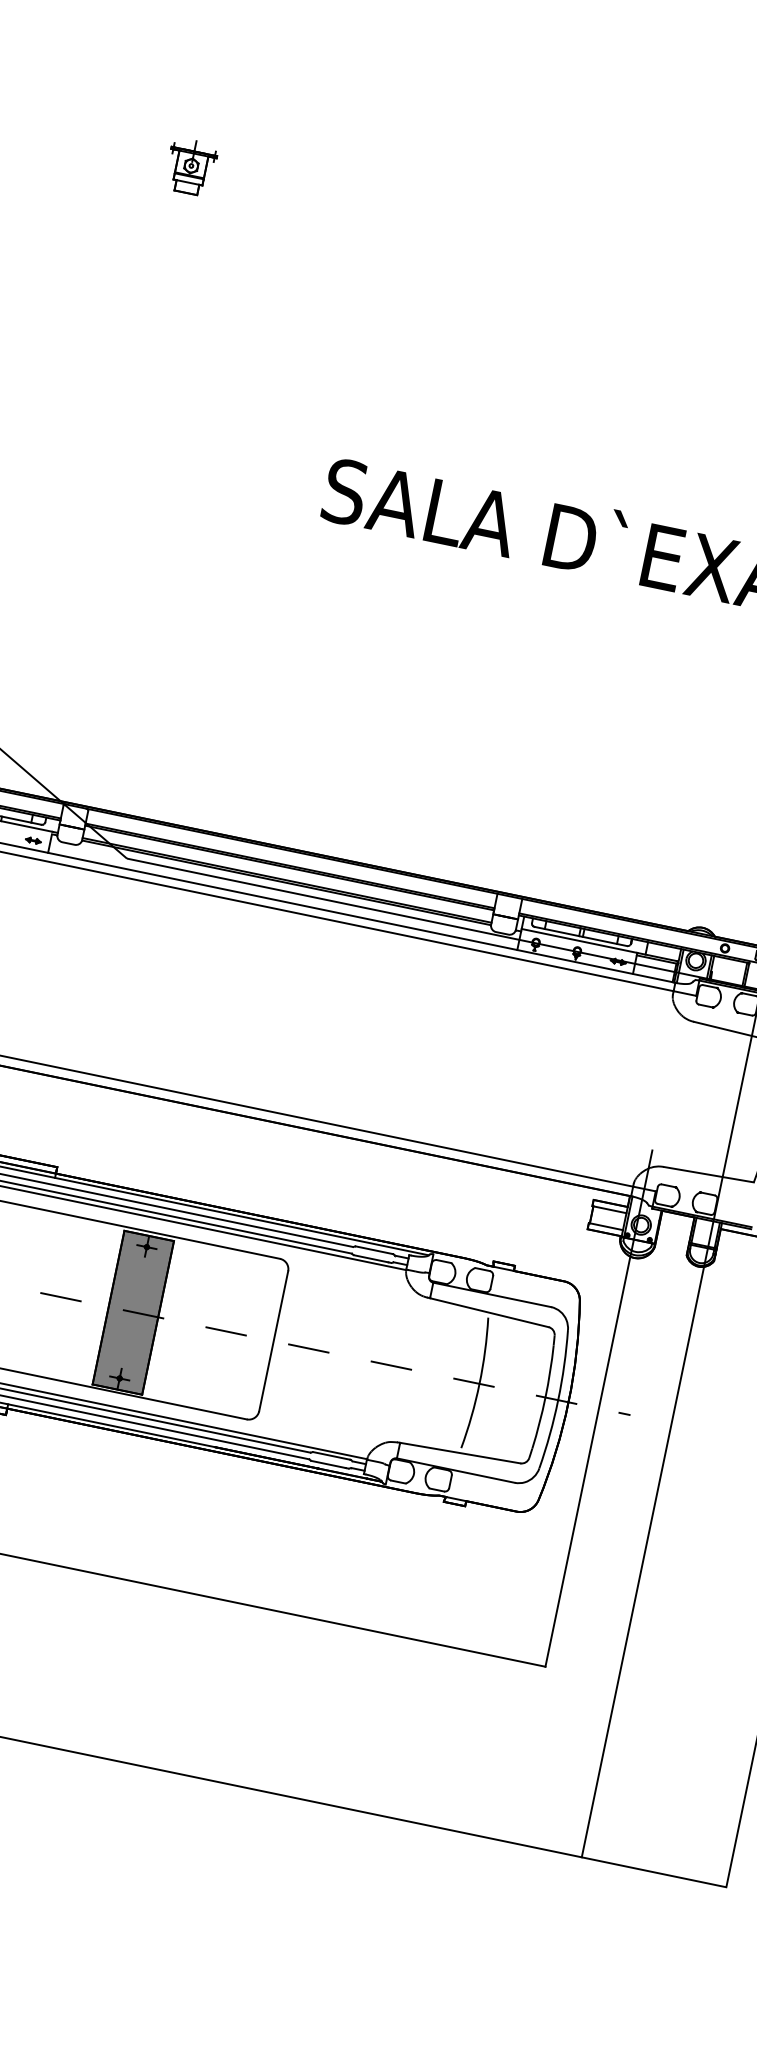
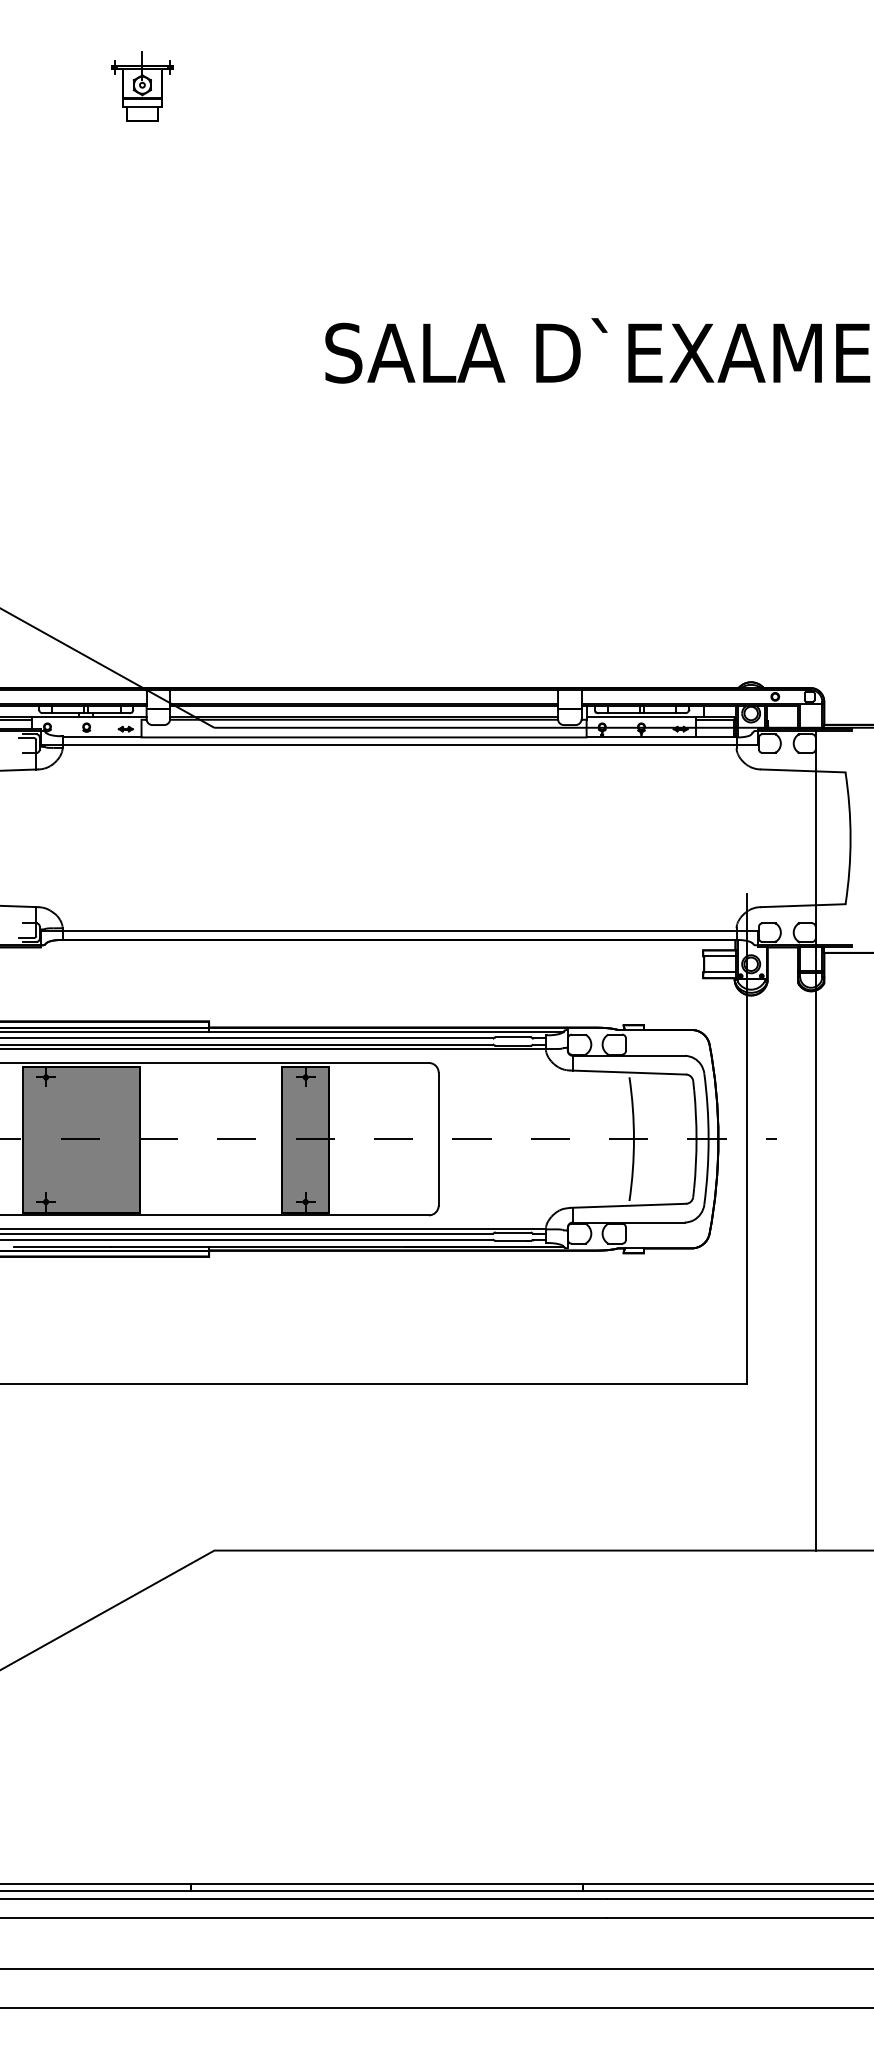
part: (191, 166) -> (142, 86), size x1.4

